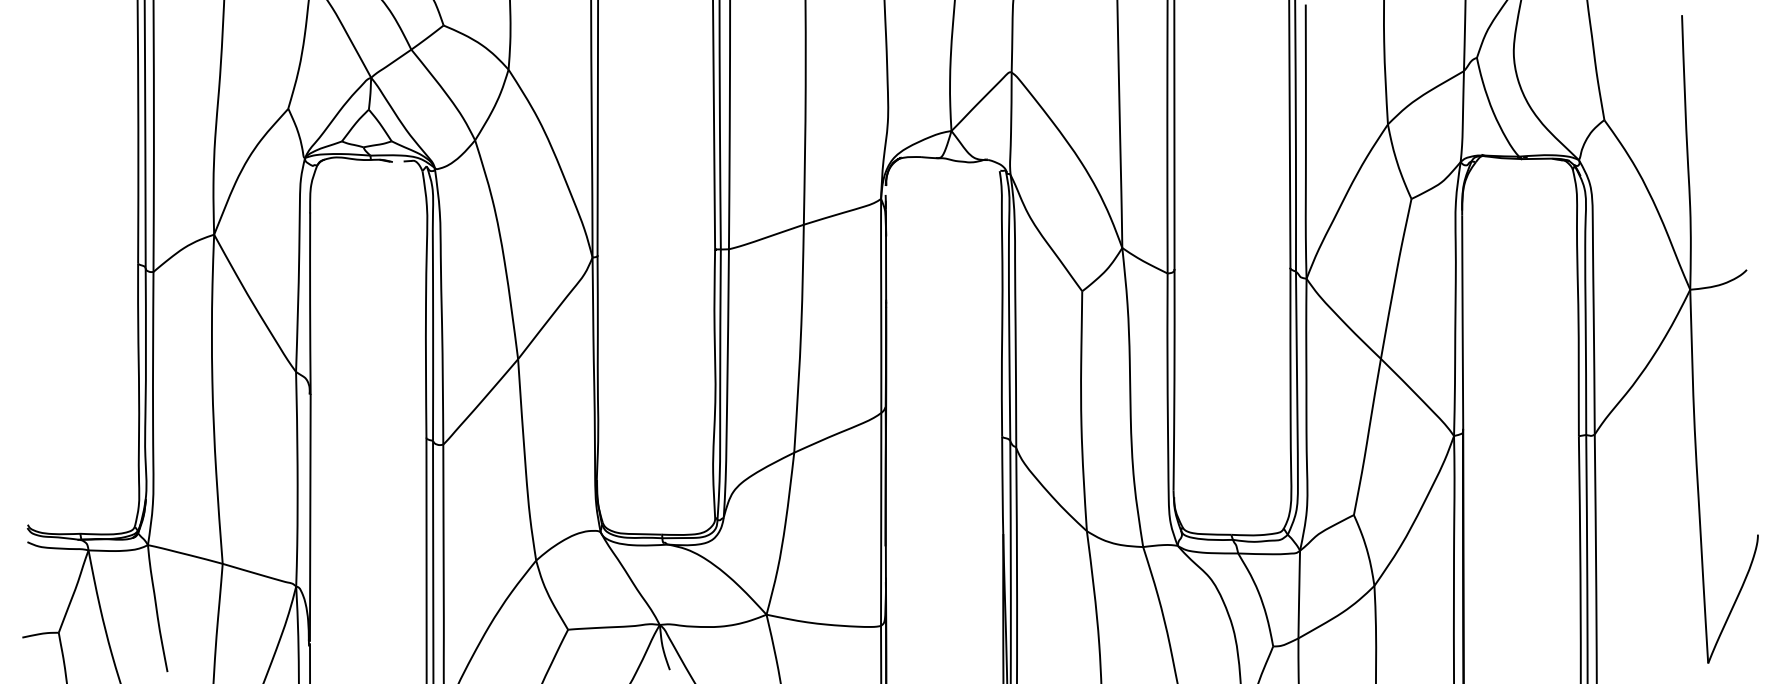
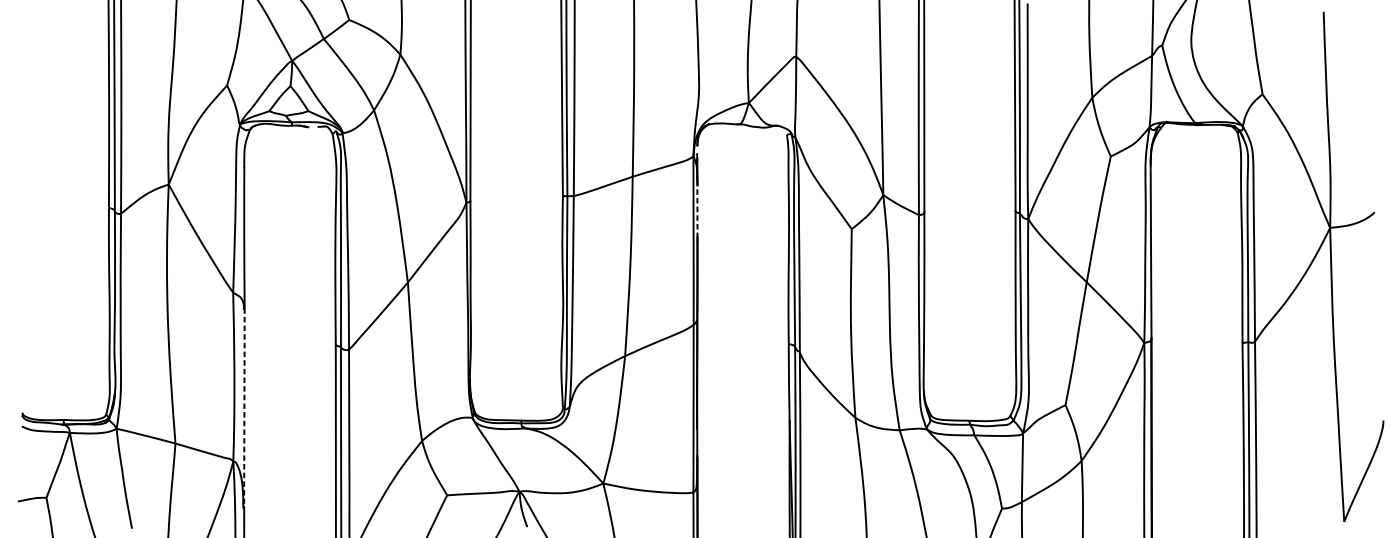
line: (886, 266) -> (697, 209), solid -> dashed
line: (310, 517) -> (244, 407), solid -> dashed

